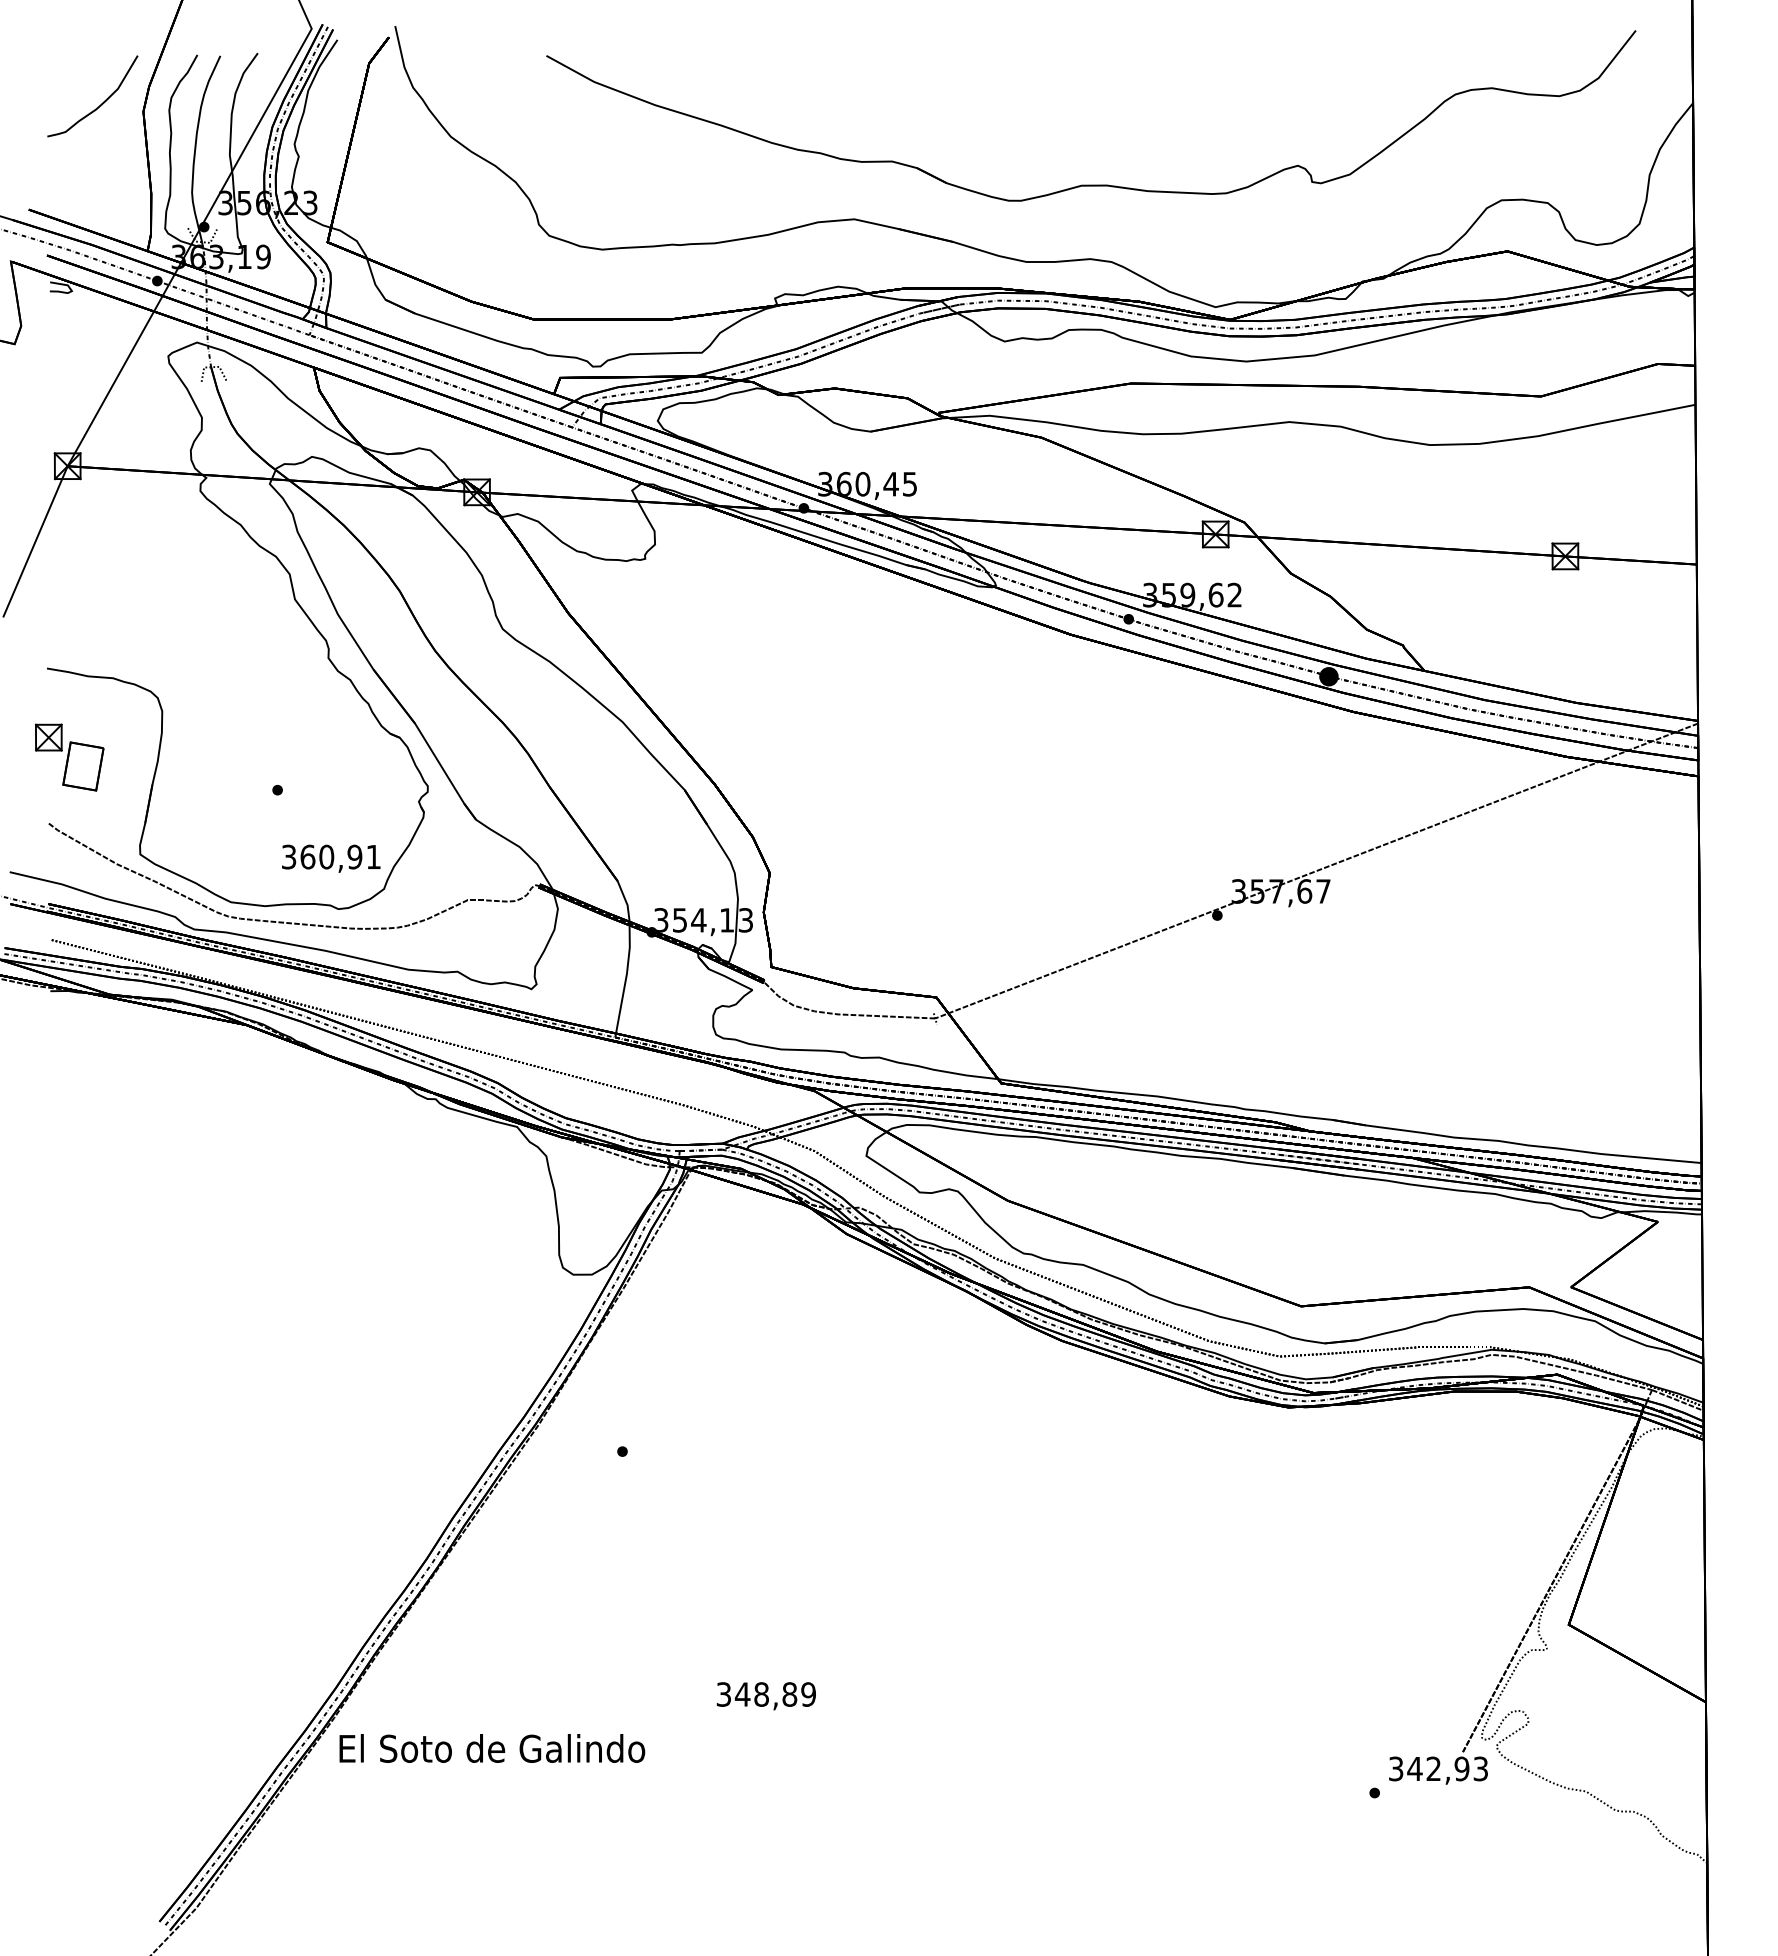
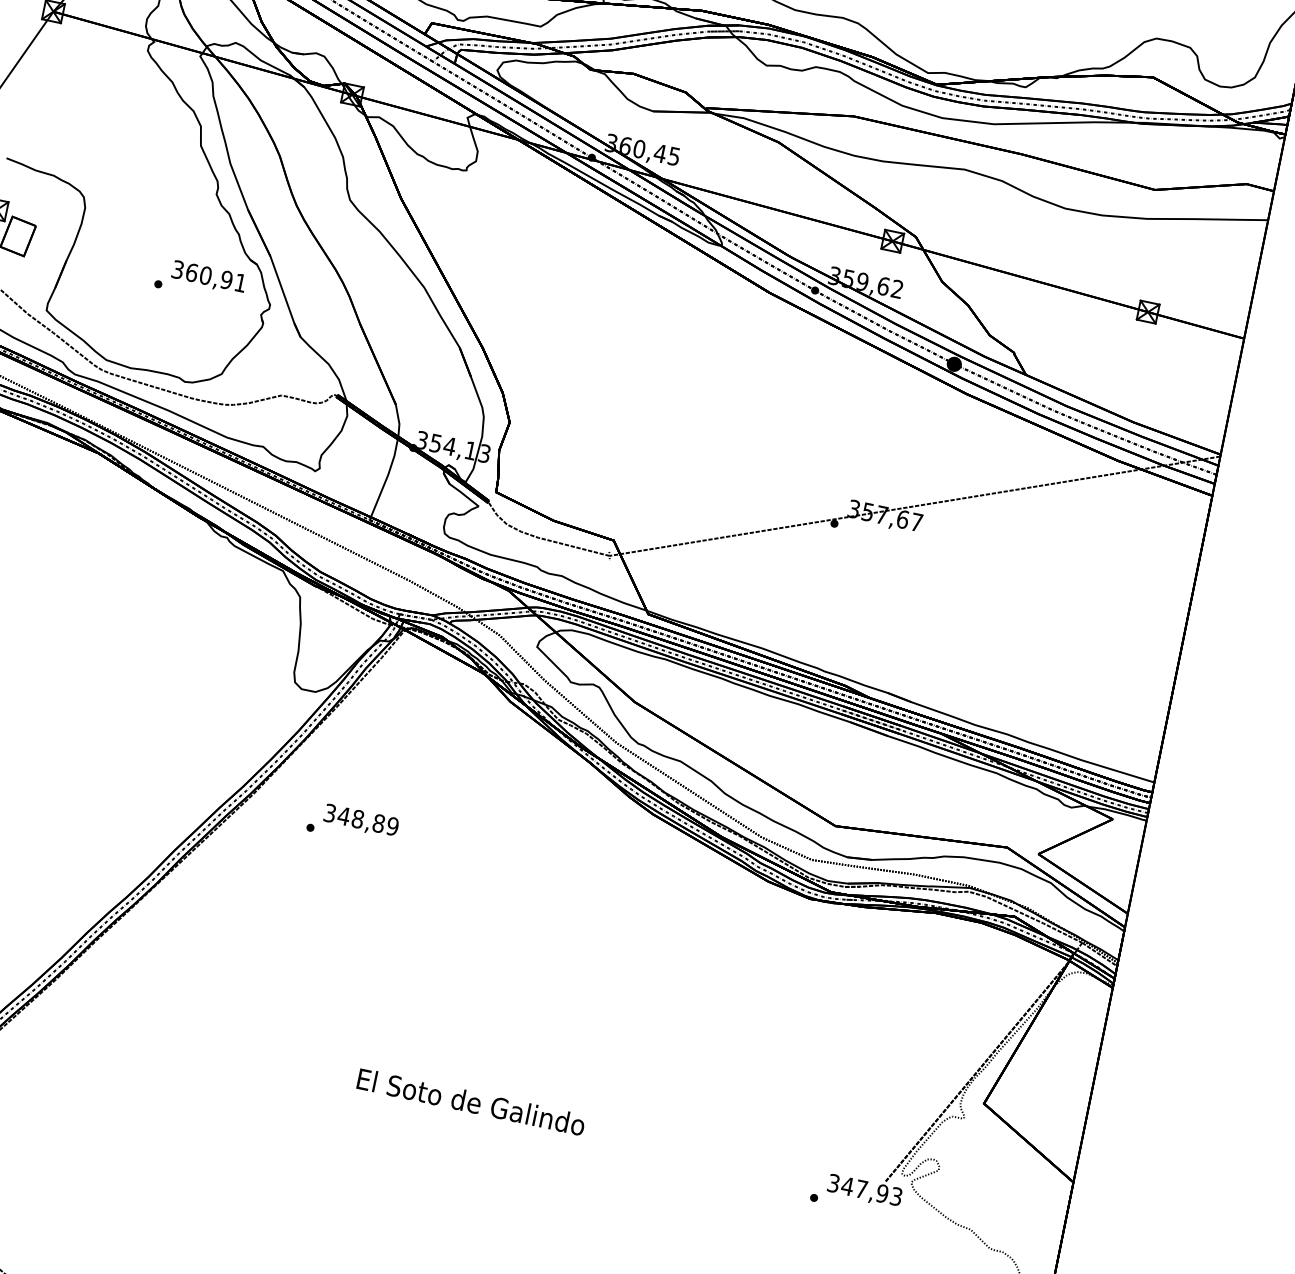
text: (331, 858) -> (209, 277), moved
text: (765, 1696) -> (360, 821), moved
text: (492, 1748) -> (471, 1102), moved
text: (1433, 1768) -> (861, 1188), 342,93 -> 347,93

